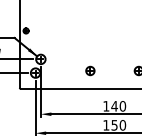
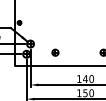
part: (90, 70) -> (55, 52), moved

